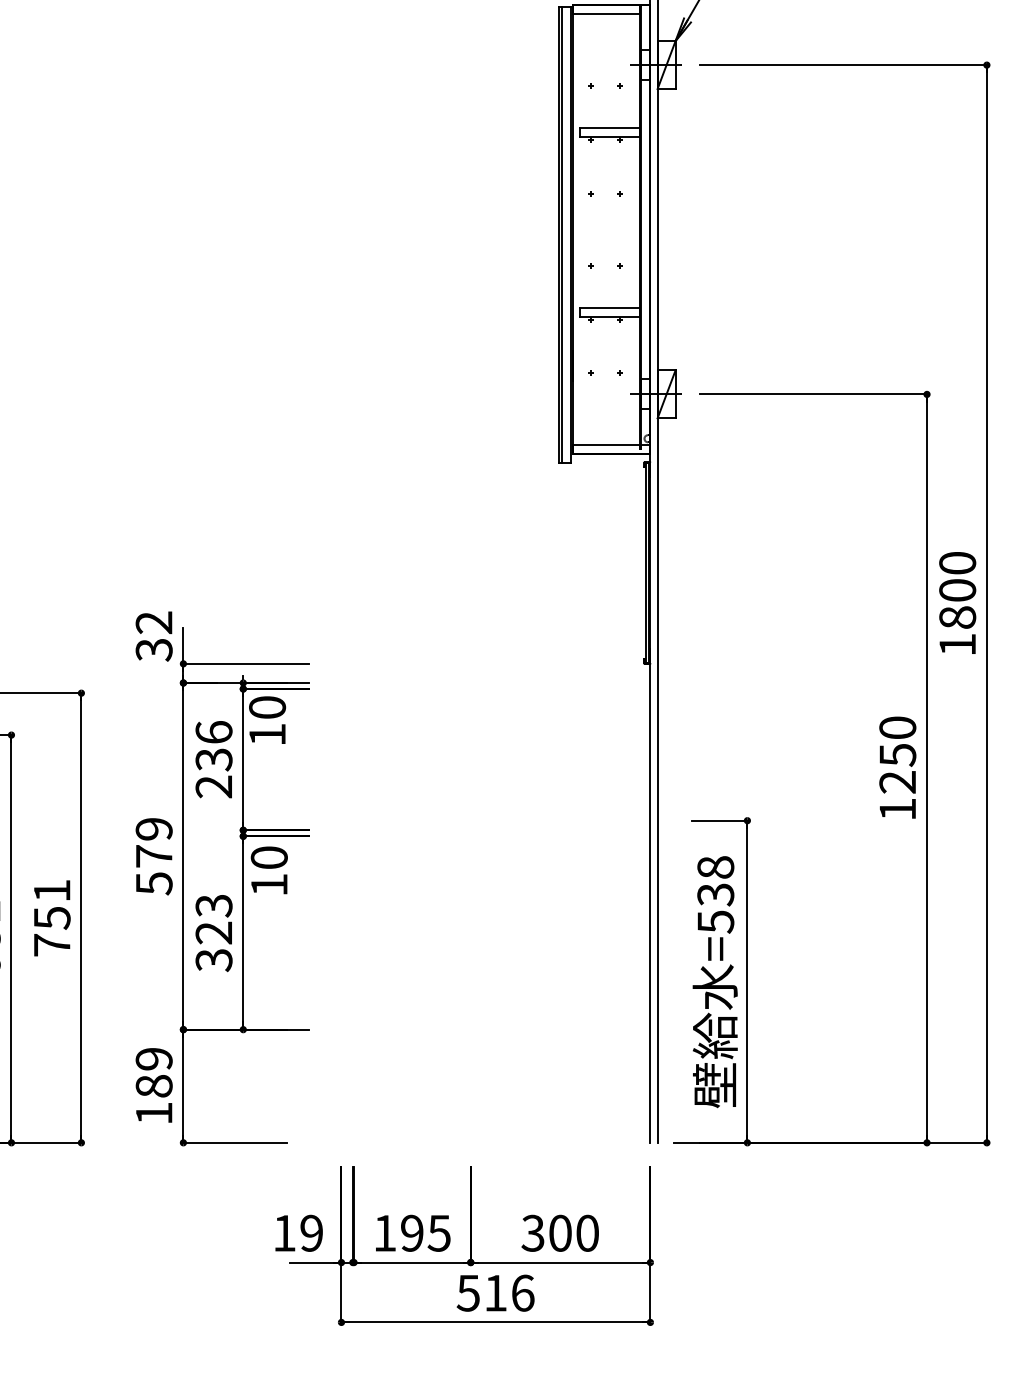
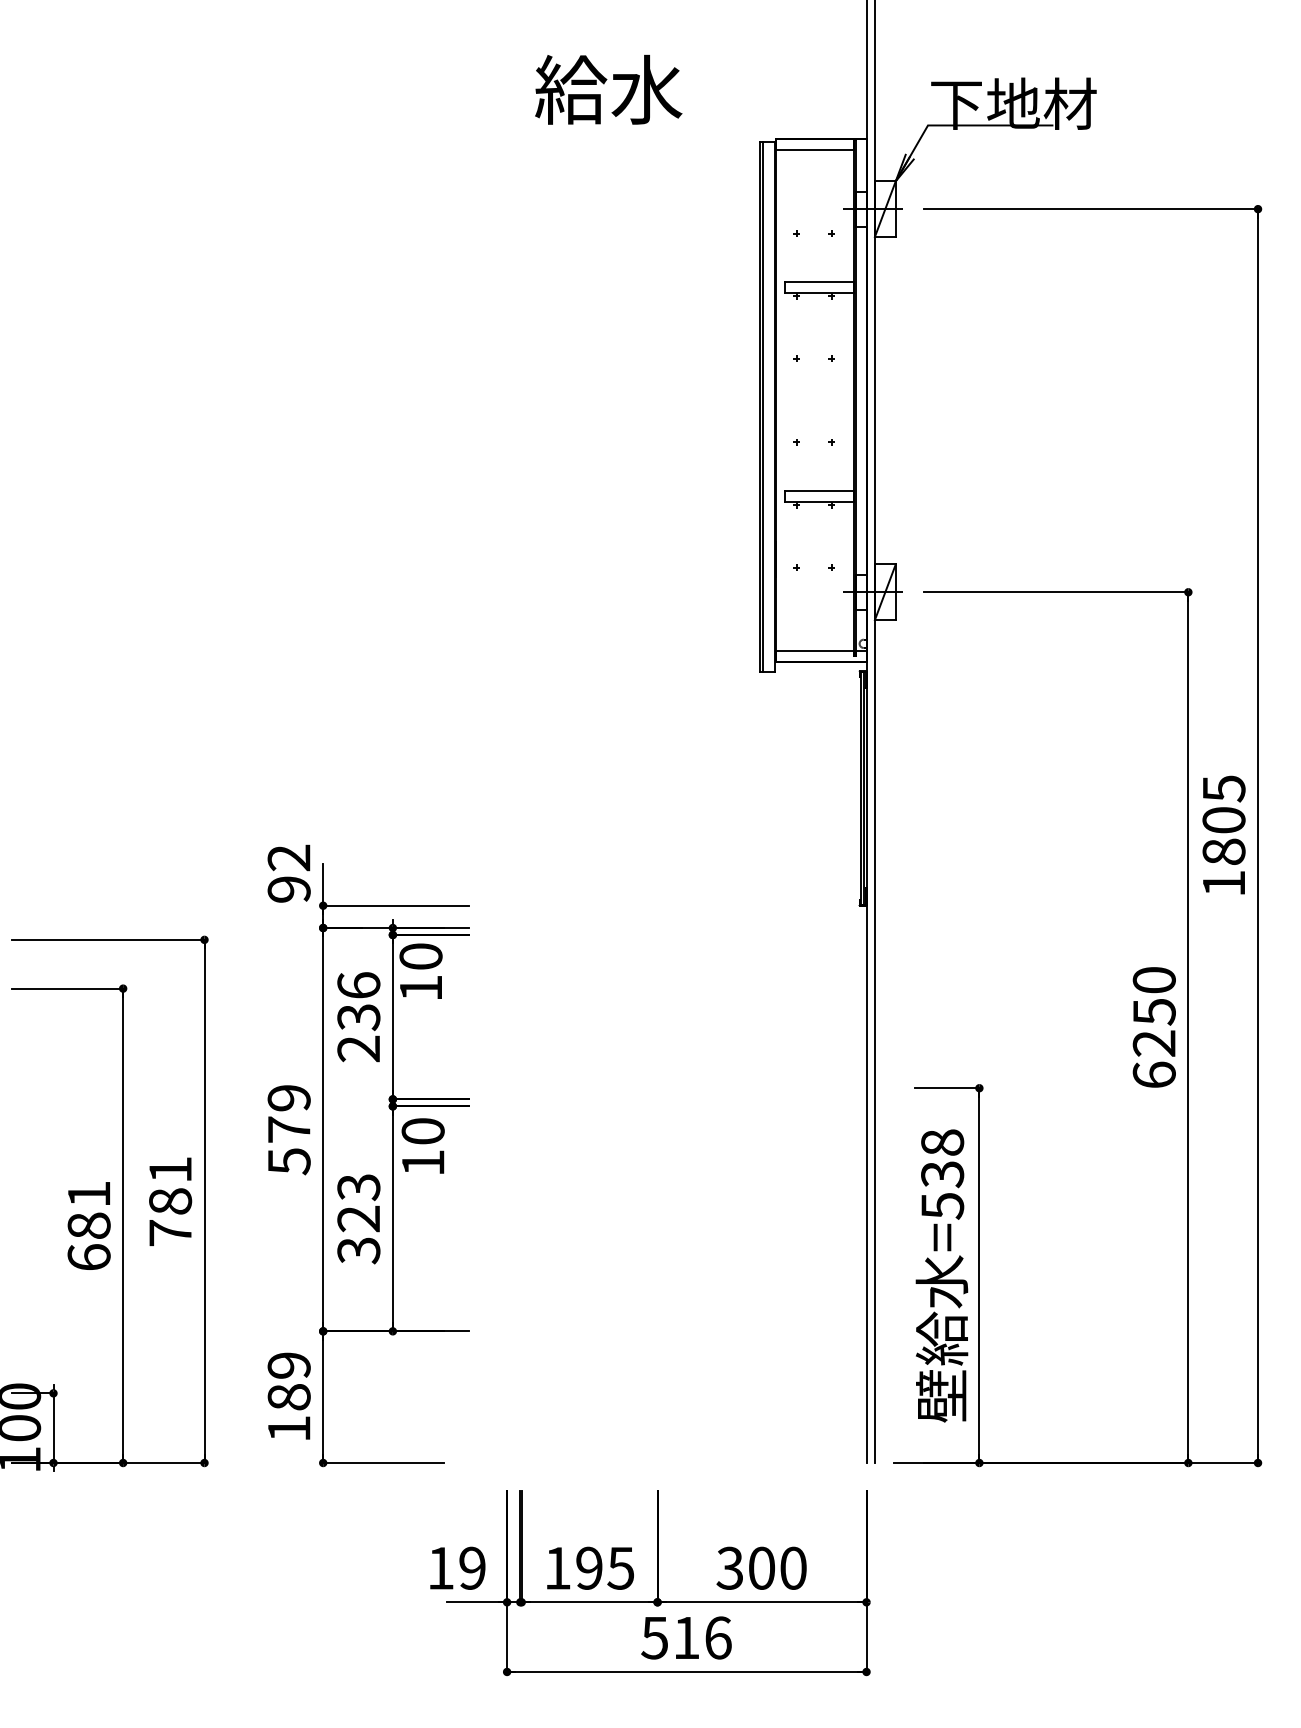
text: (957, 563) -> (1223, 788), 1800 -> 1805
text: (153, 649) -> (288, 889), 32 -> 92
text: (897, 808) -> (1153, 1074), 1250 -> 6250
text: (52, 918) -> (170, 1201), 751 -> 781

